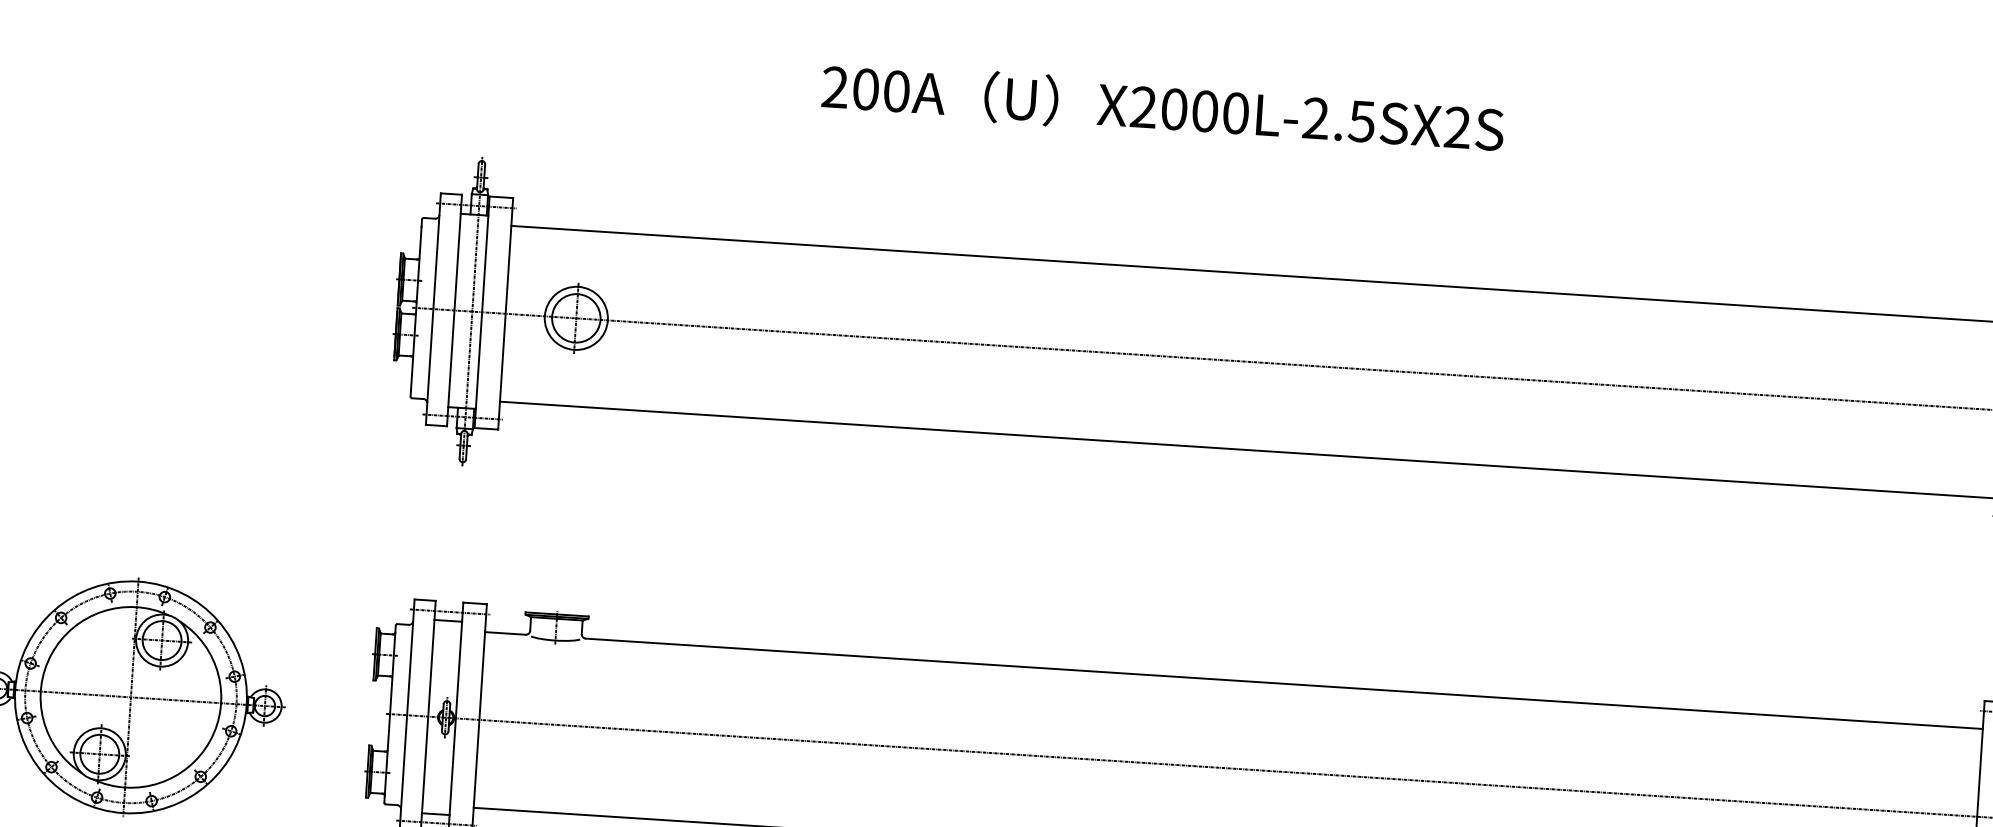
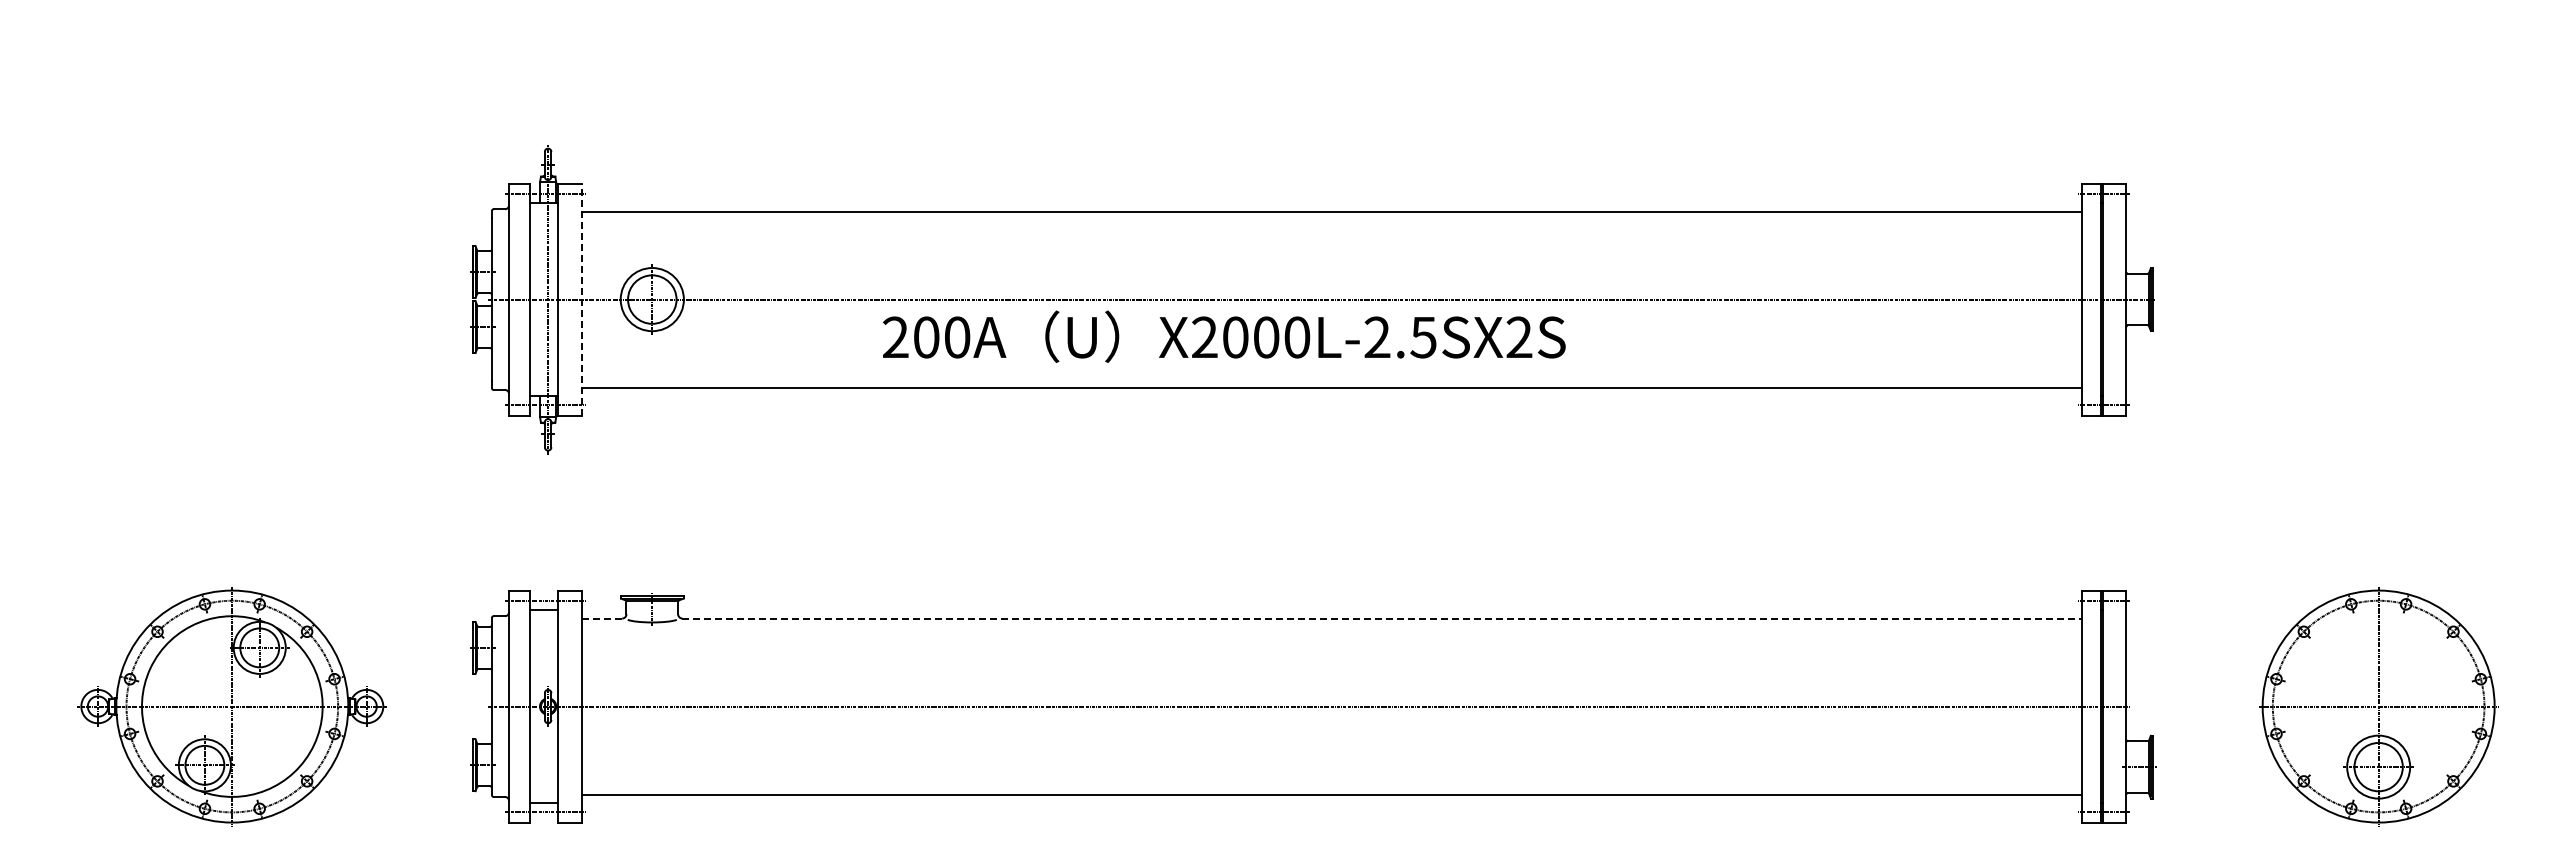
text: (1163, 107) -> (1224, 336), moved
line: (505, 313) -> (581, 299), solid -> dashed
line: (506, 633) -> (602, 618), solid -> dashed
line: (1284, 683) -> (1382, 618), solid -> dashed

